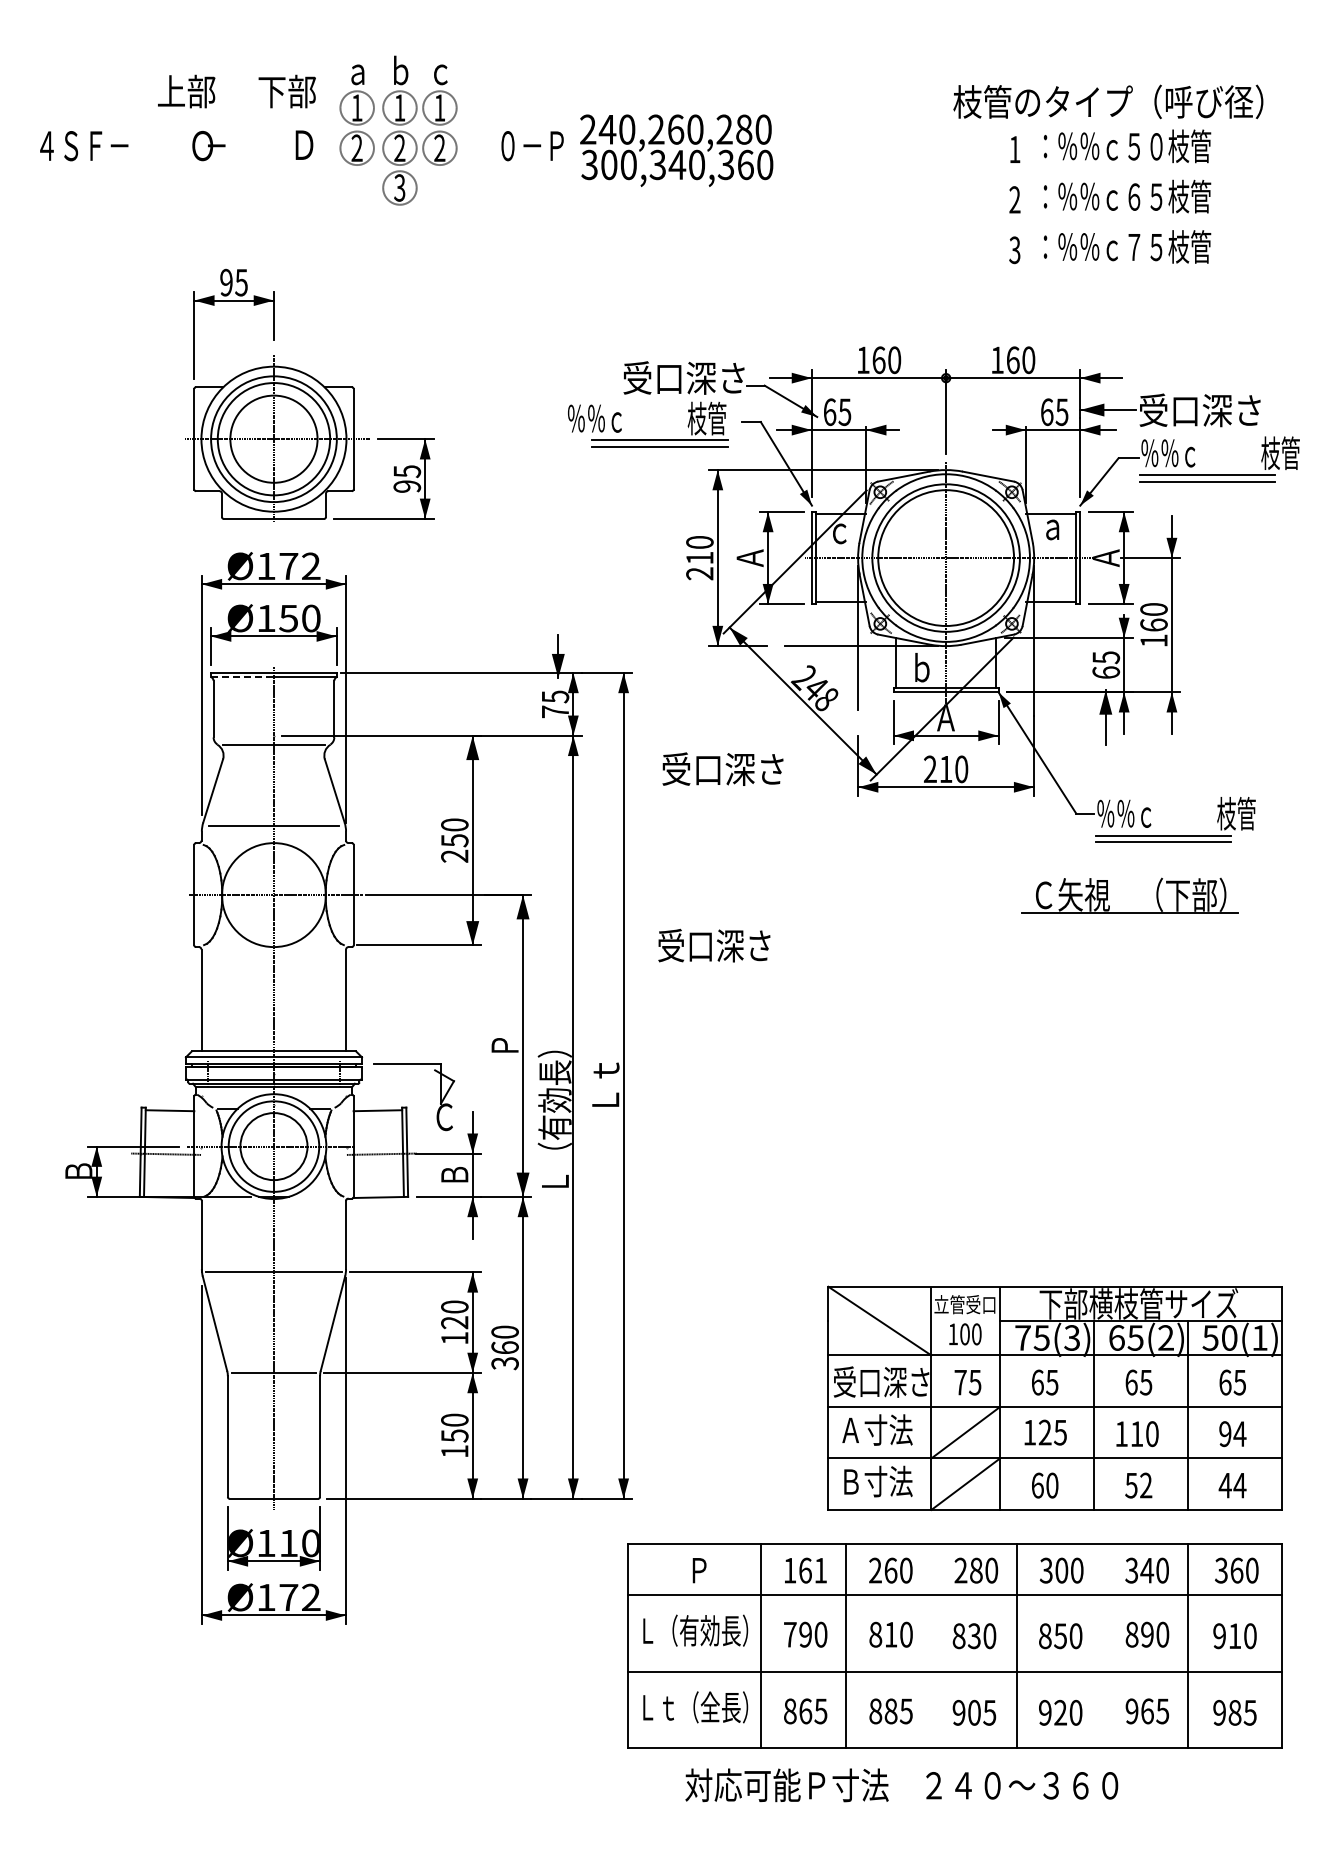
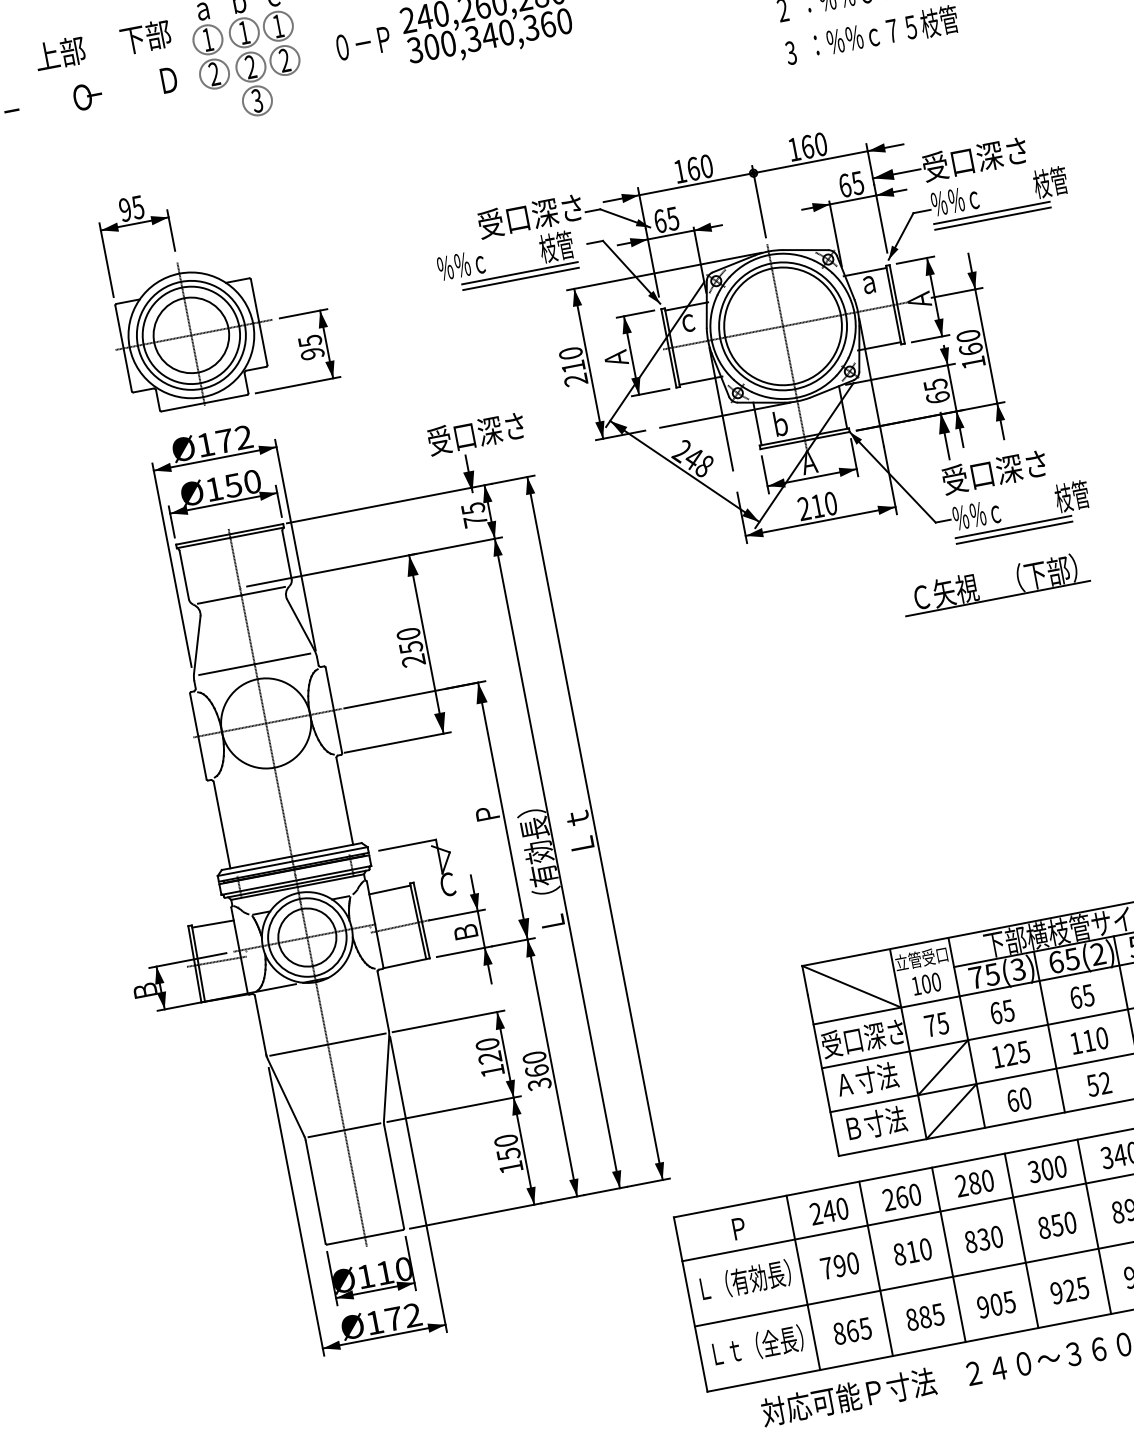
line: (243, 677) -> (204, 543), dashed -> solid
text: (722, 768) -> (994, 471), moved
text: (714, 945) -> (476, 433), moved
text: (805, 1570) -> (829, 1211), 161 -> 240
line: (931, 1645) -> (948, 1254), added
line: (1102, 1645) -> (1094, 1226), added
text: (1075, 1712) -> (1082, 1287), 920 -> 925

